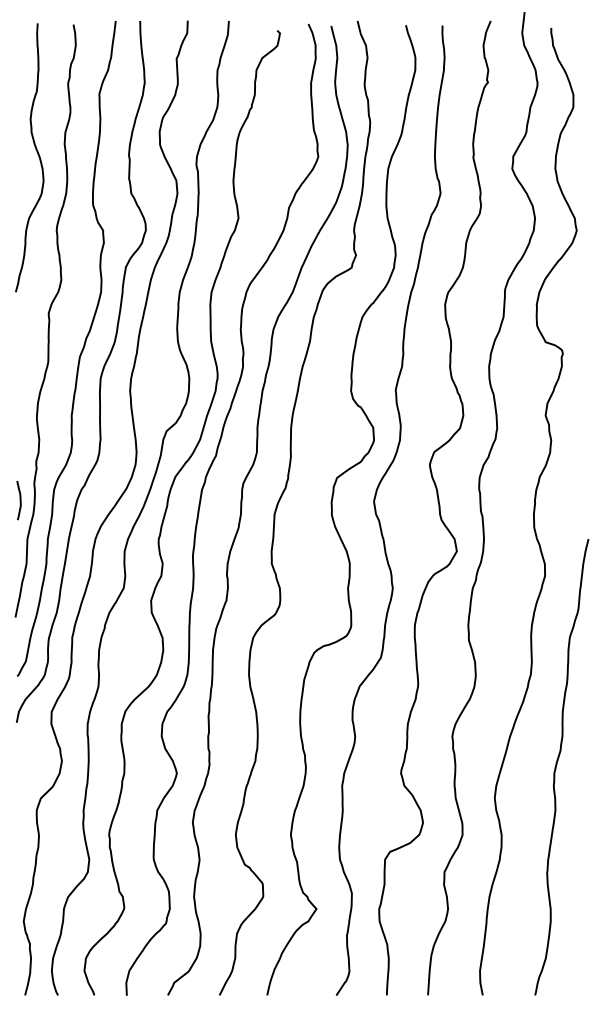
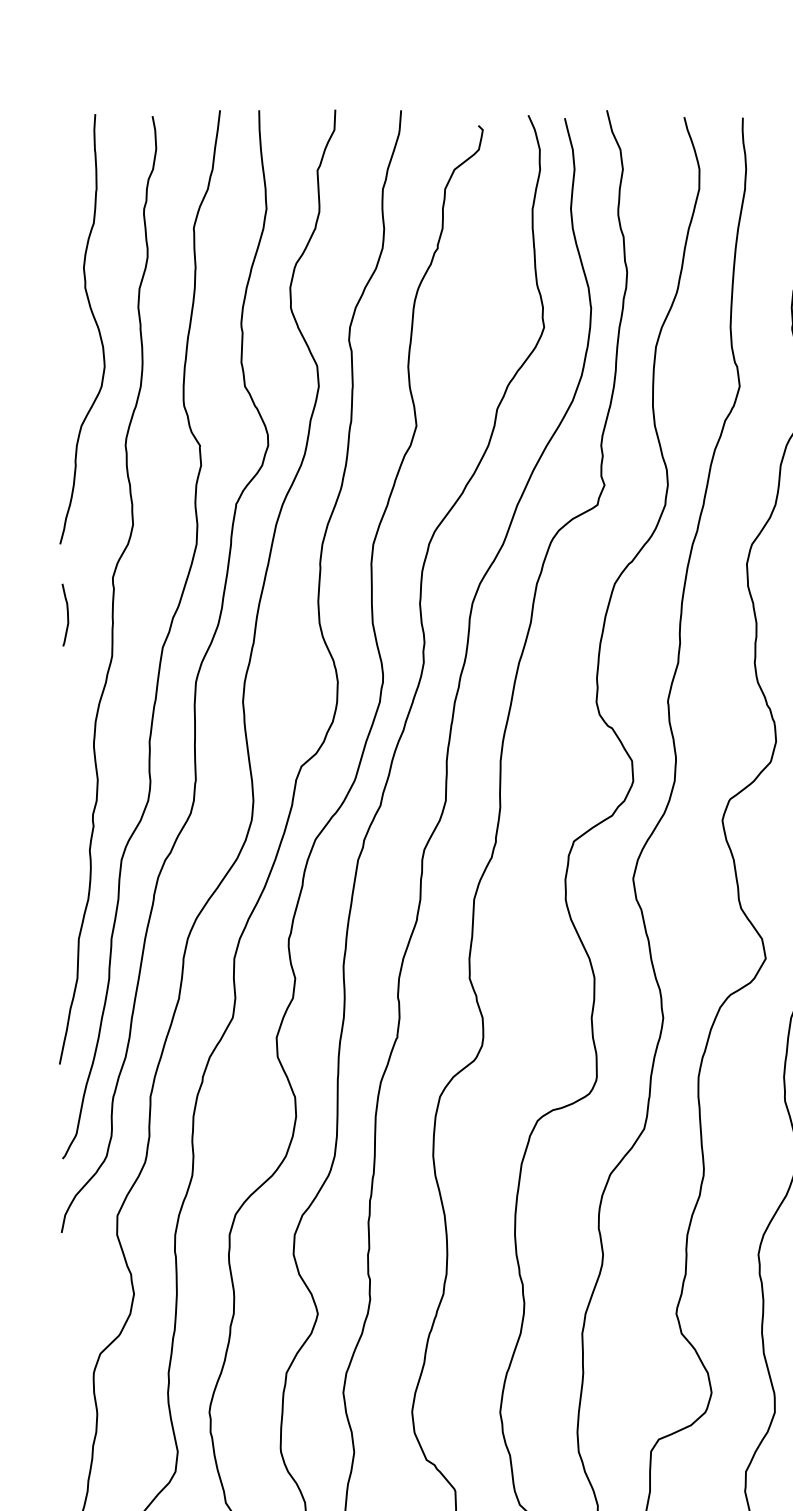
curve: (19, 500) -> (66, 615), moved

